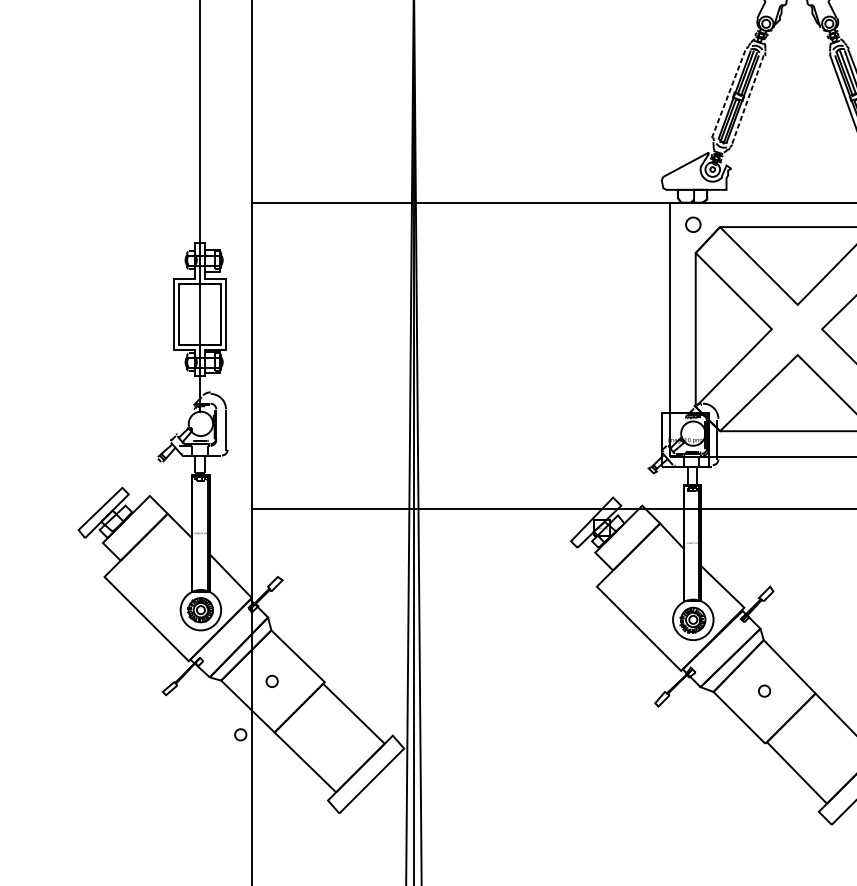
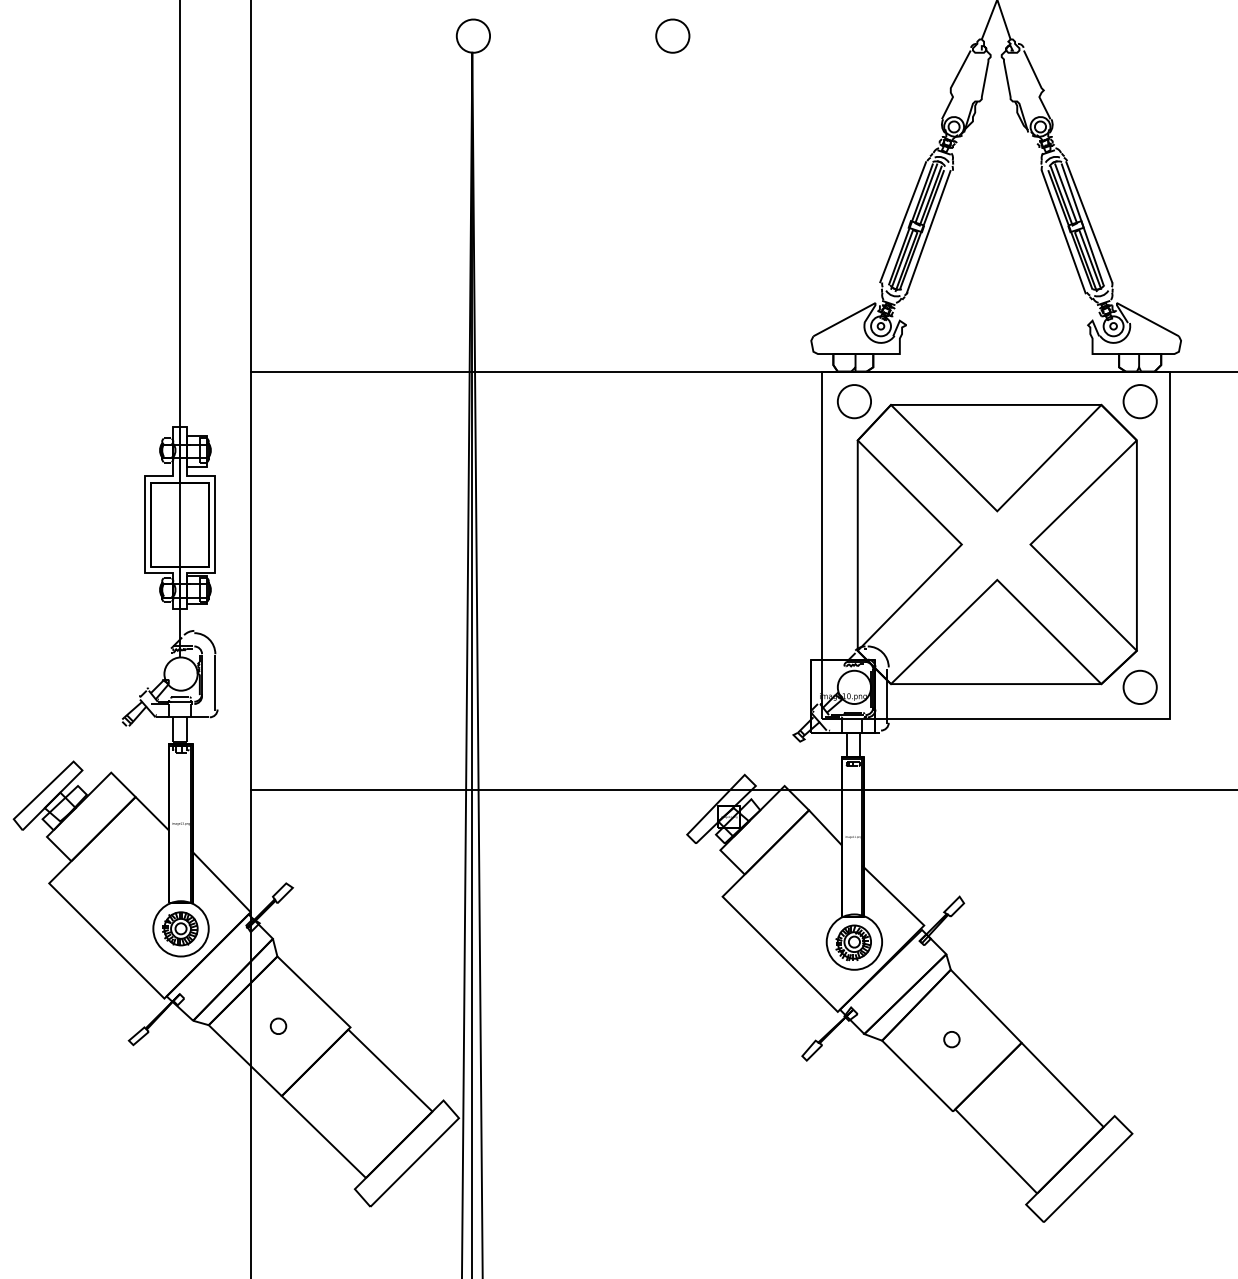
line: (729, 92) -> (903, 221), dashed -> solid
line: (747, 101) -> (928, 232), dashed -> solid
part: (693, 224) -> (854, 401), size x1.67
part: (240, 734) -> (235, 1098), removed

